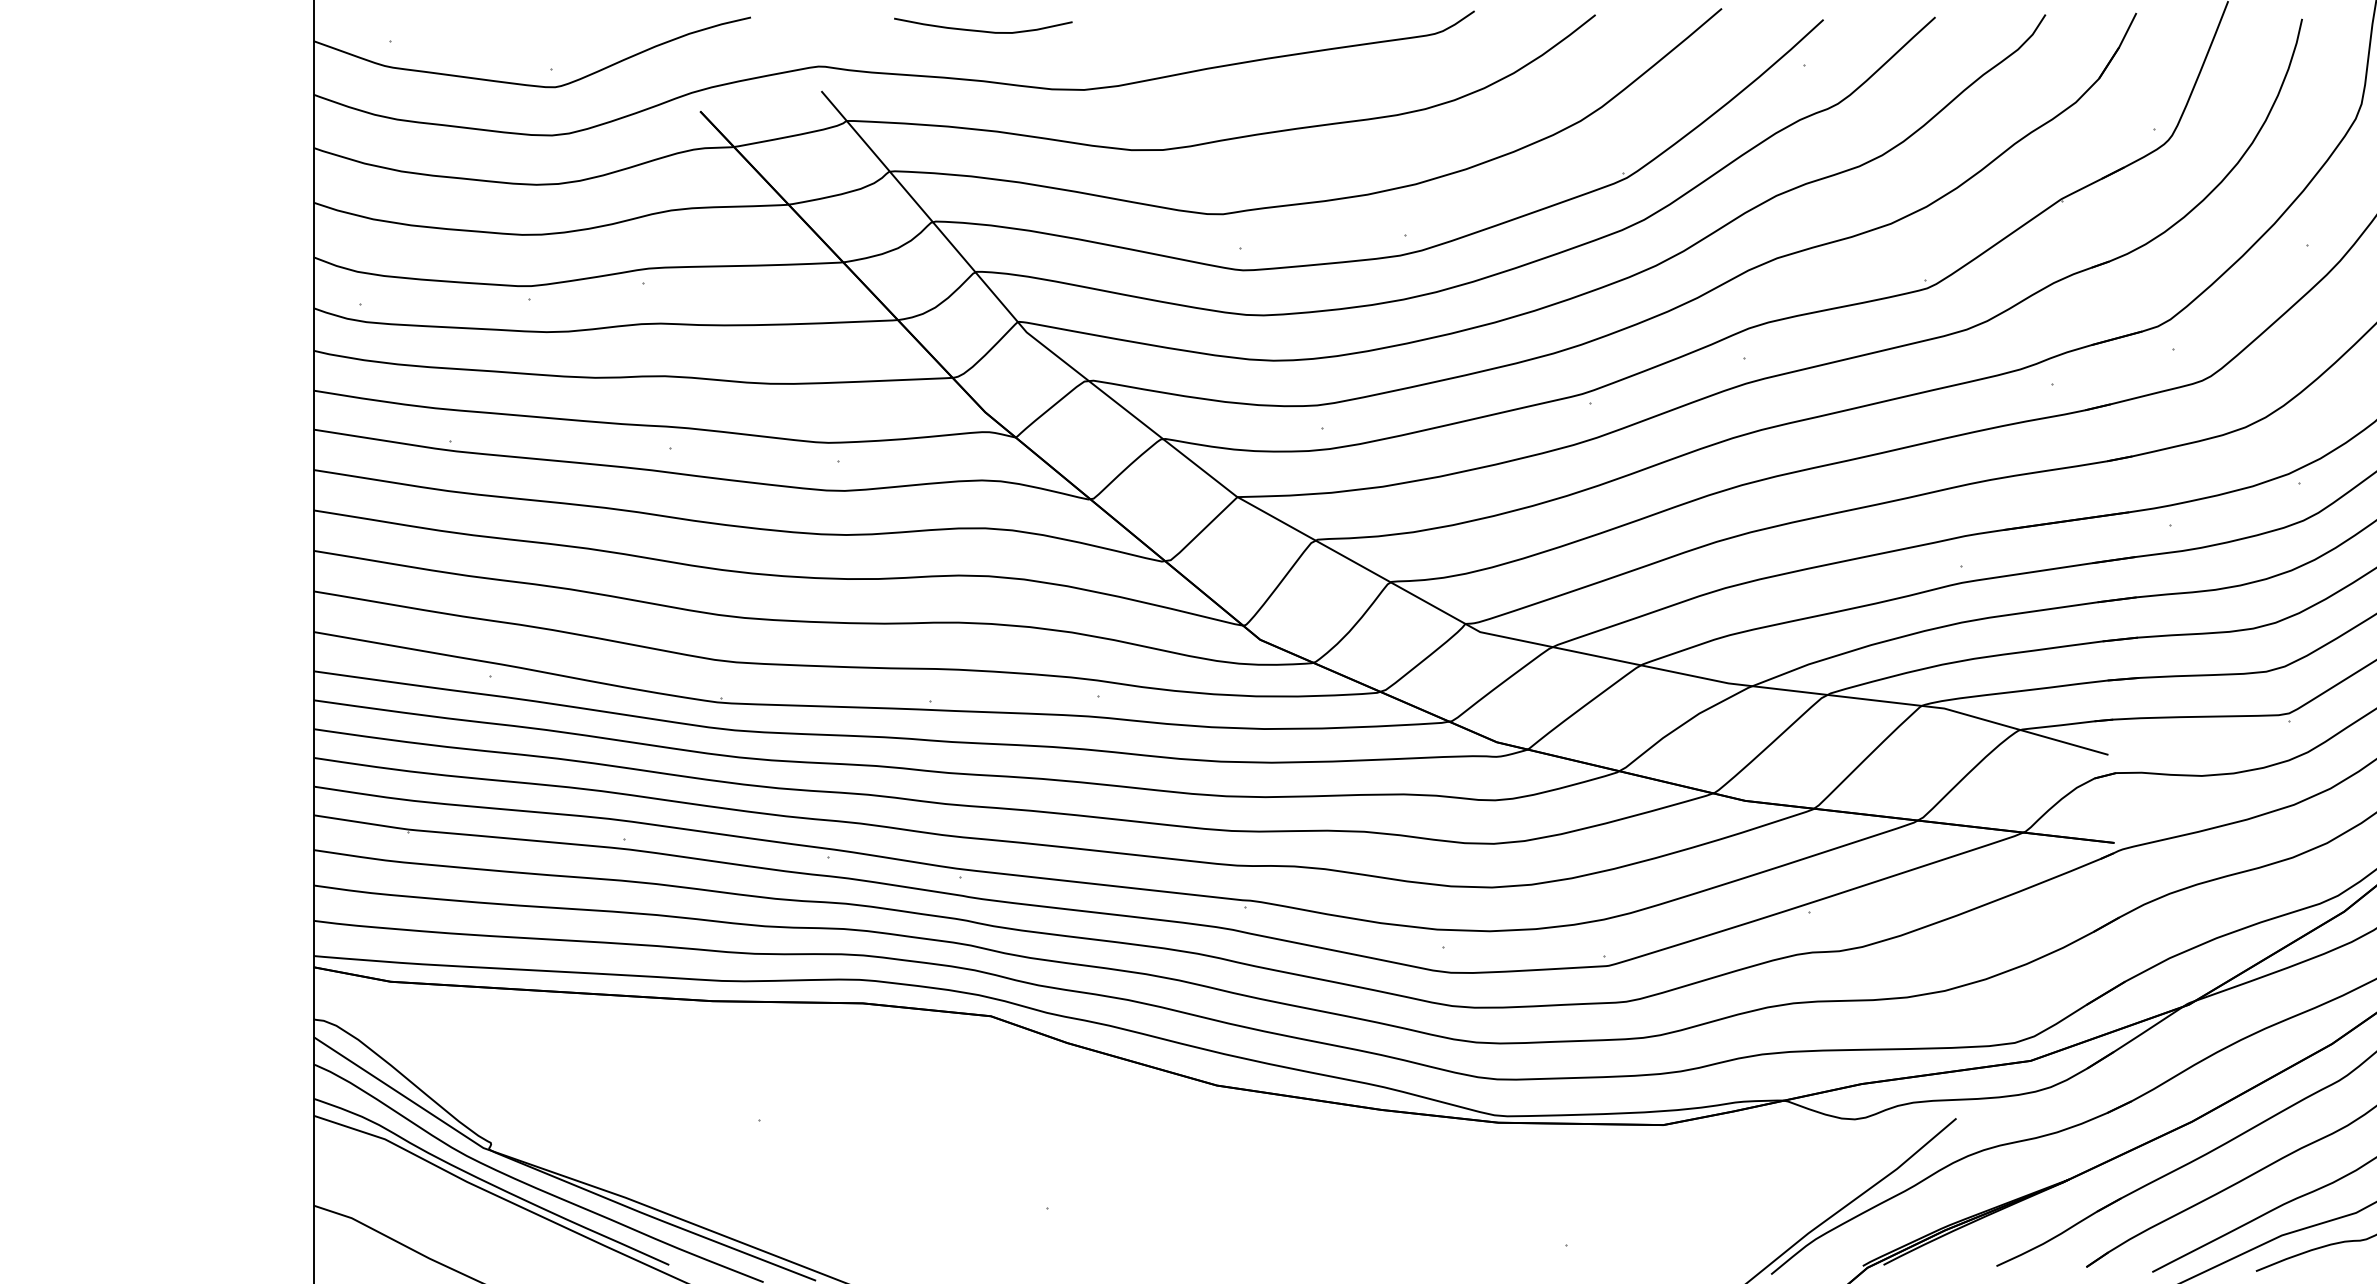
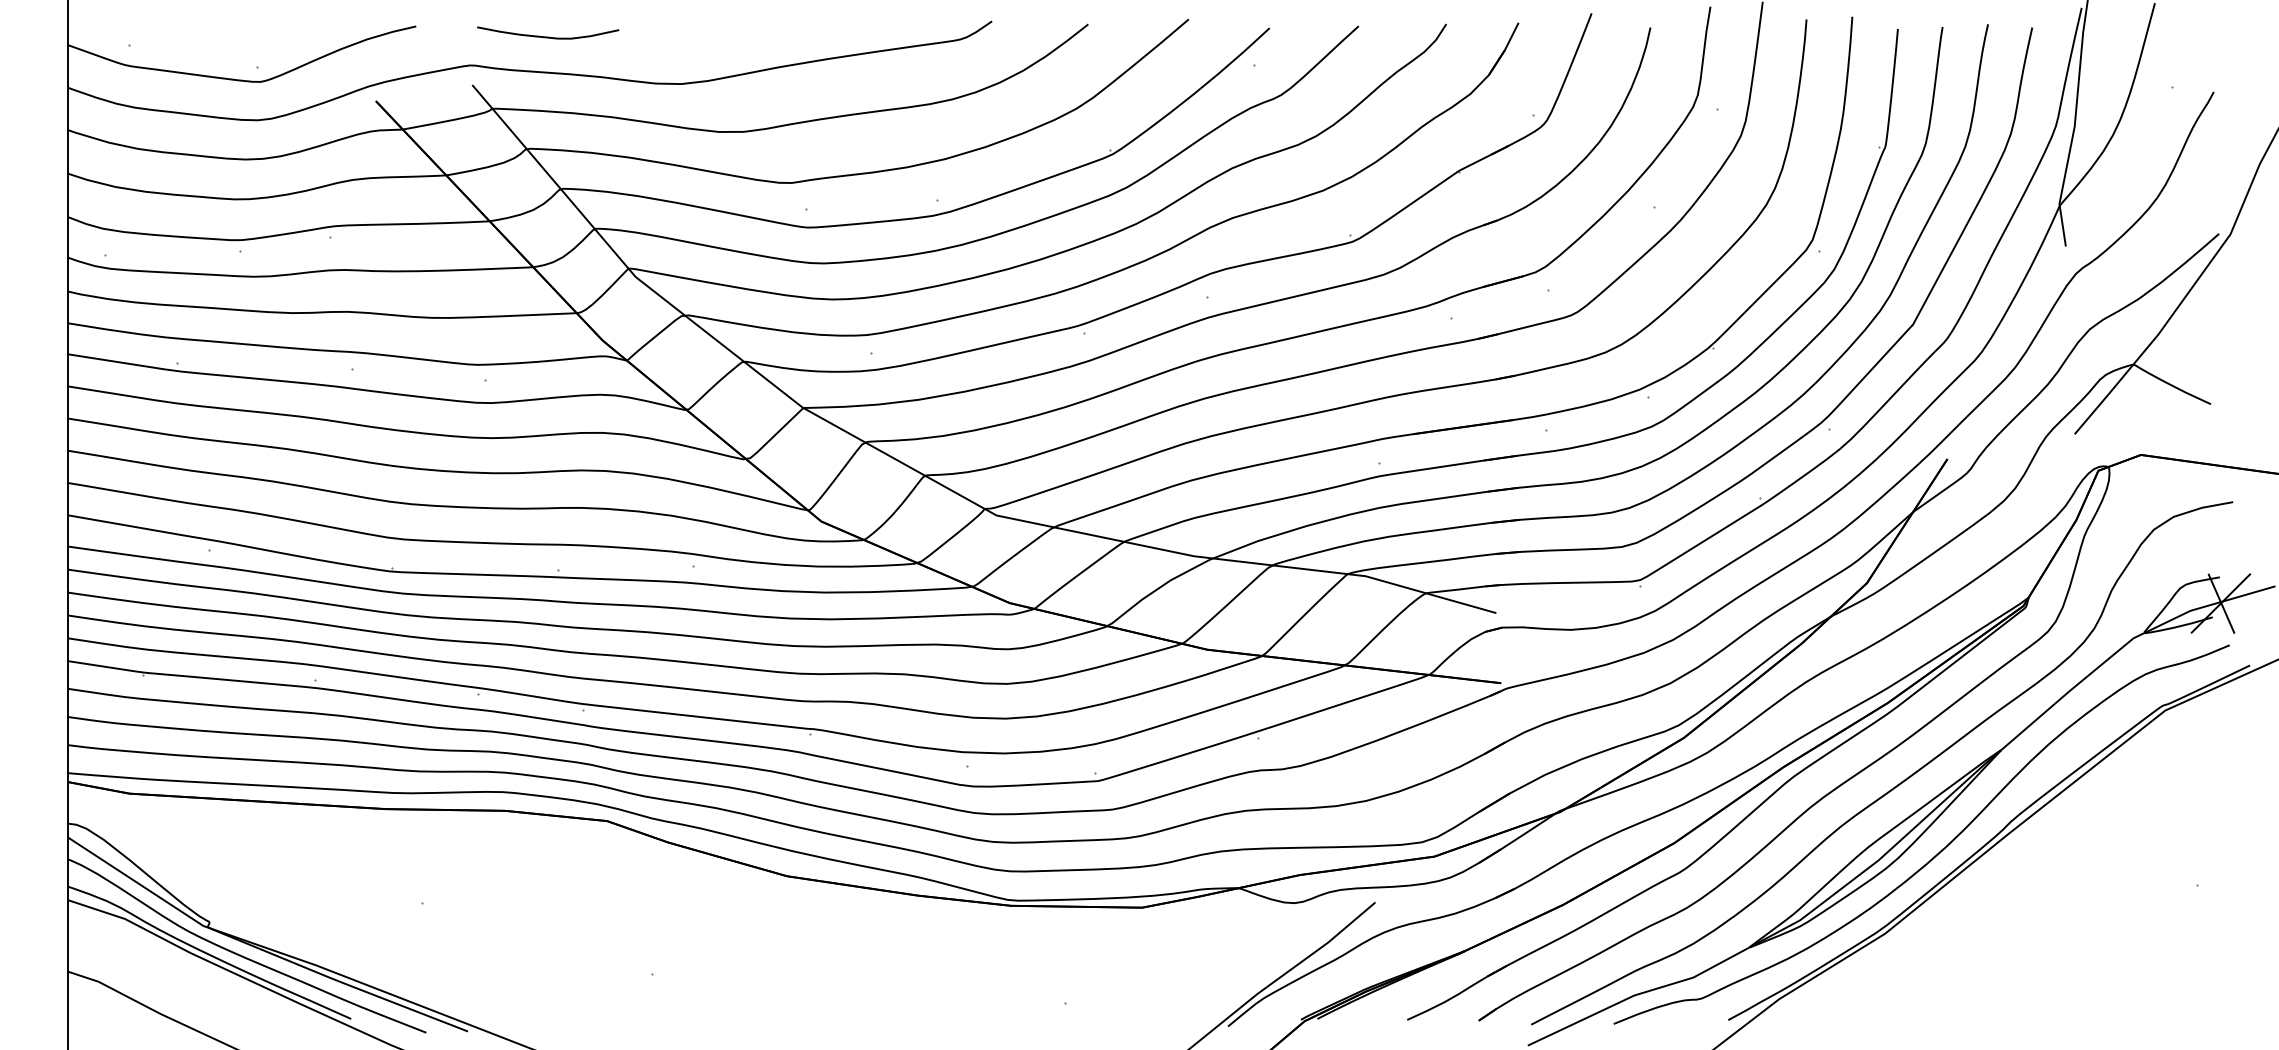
curve: (983, 30) -> (548, 36), moved

